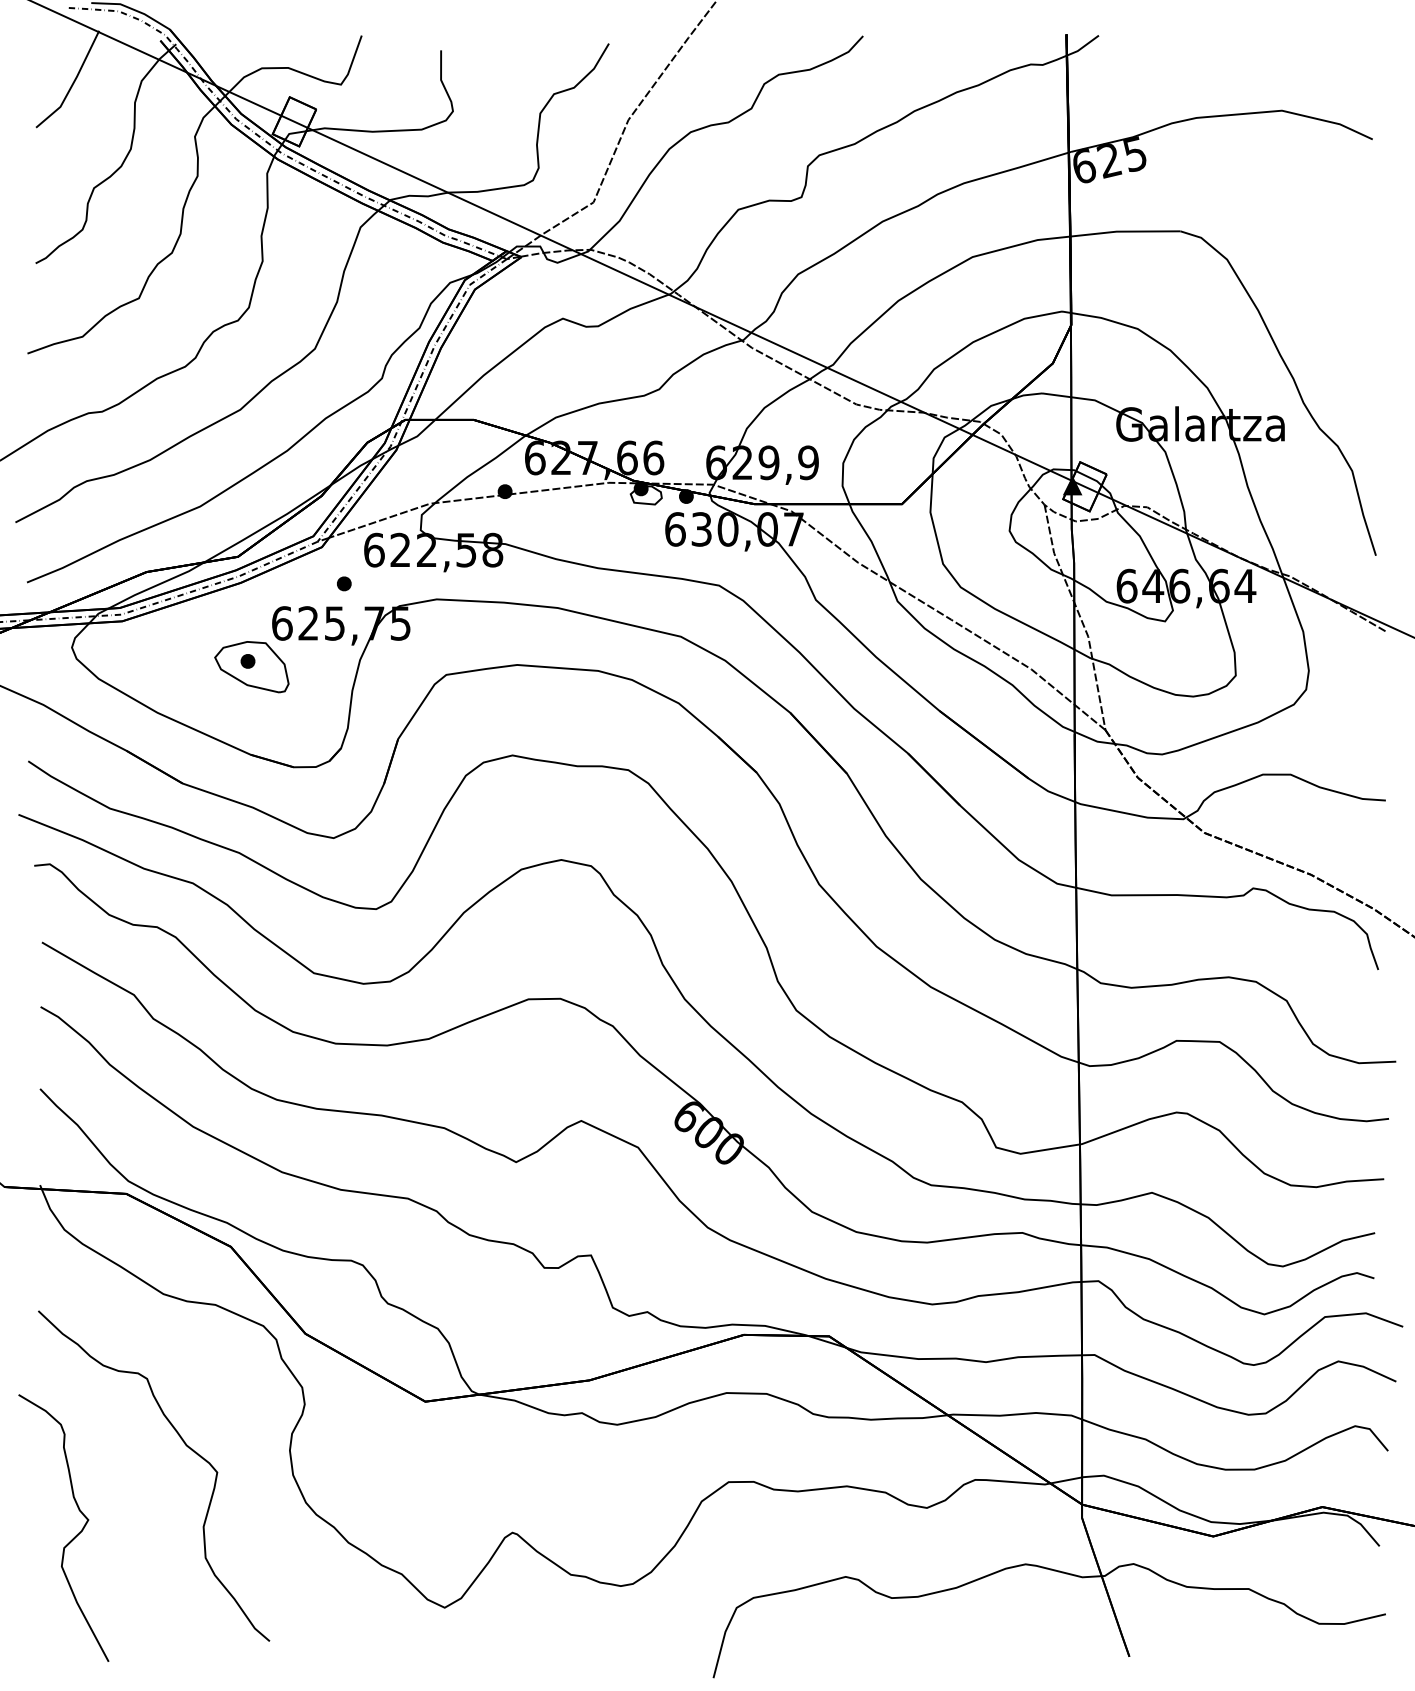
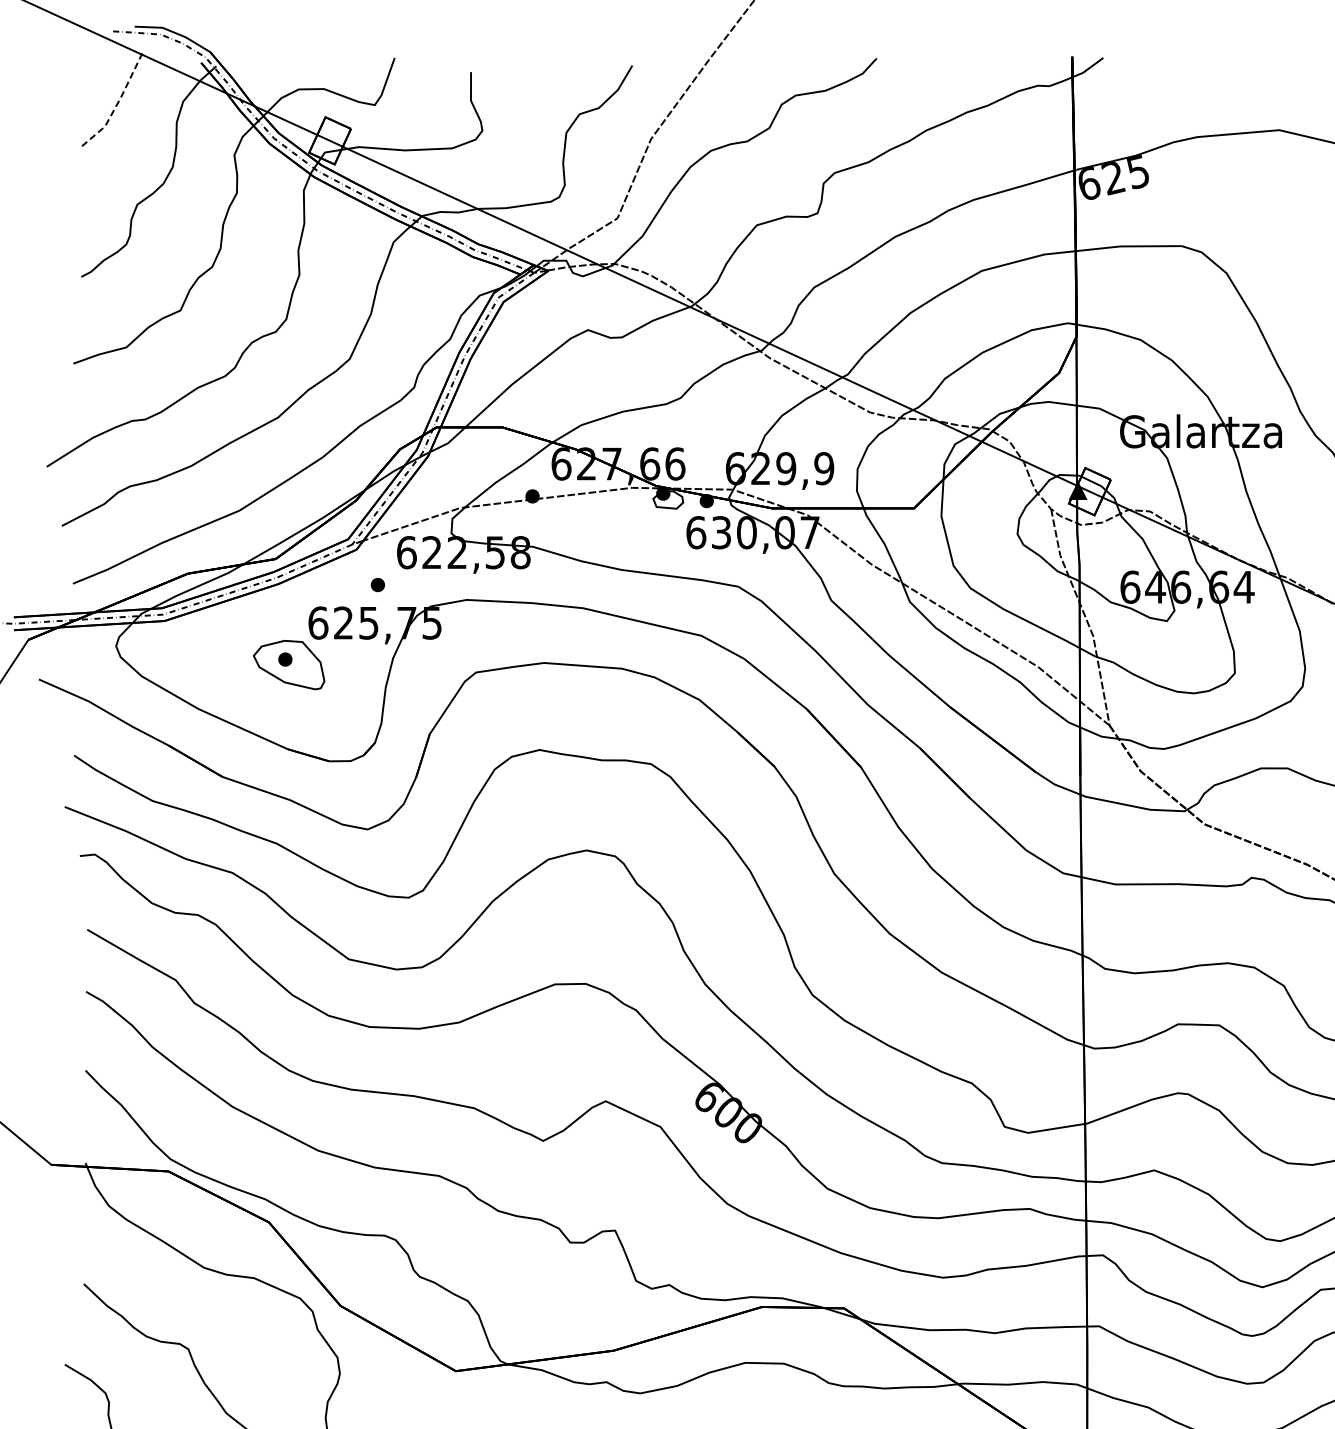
line: (72, 84) -> (116, 104), solid -> dashed

